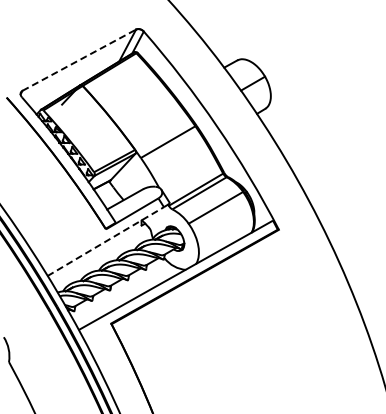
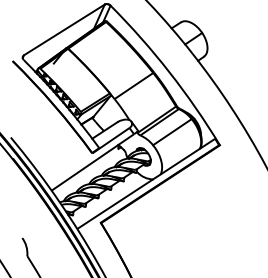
line: (80, 59) -> (65, 29), dashed -> solid
line: (105, 241) -> (92, 162), dashed -> solid

